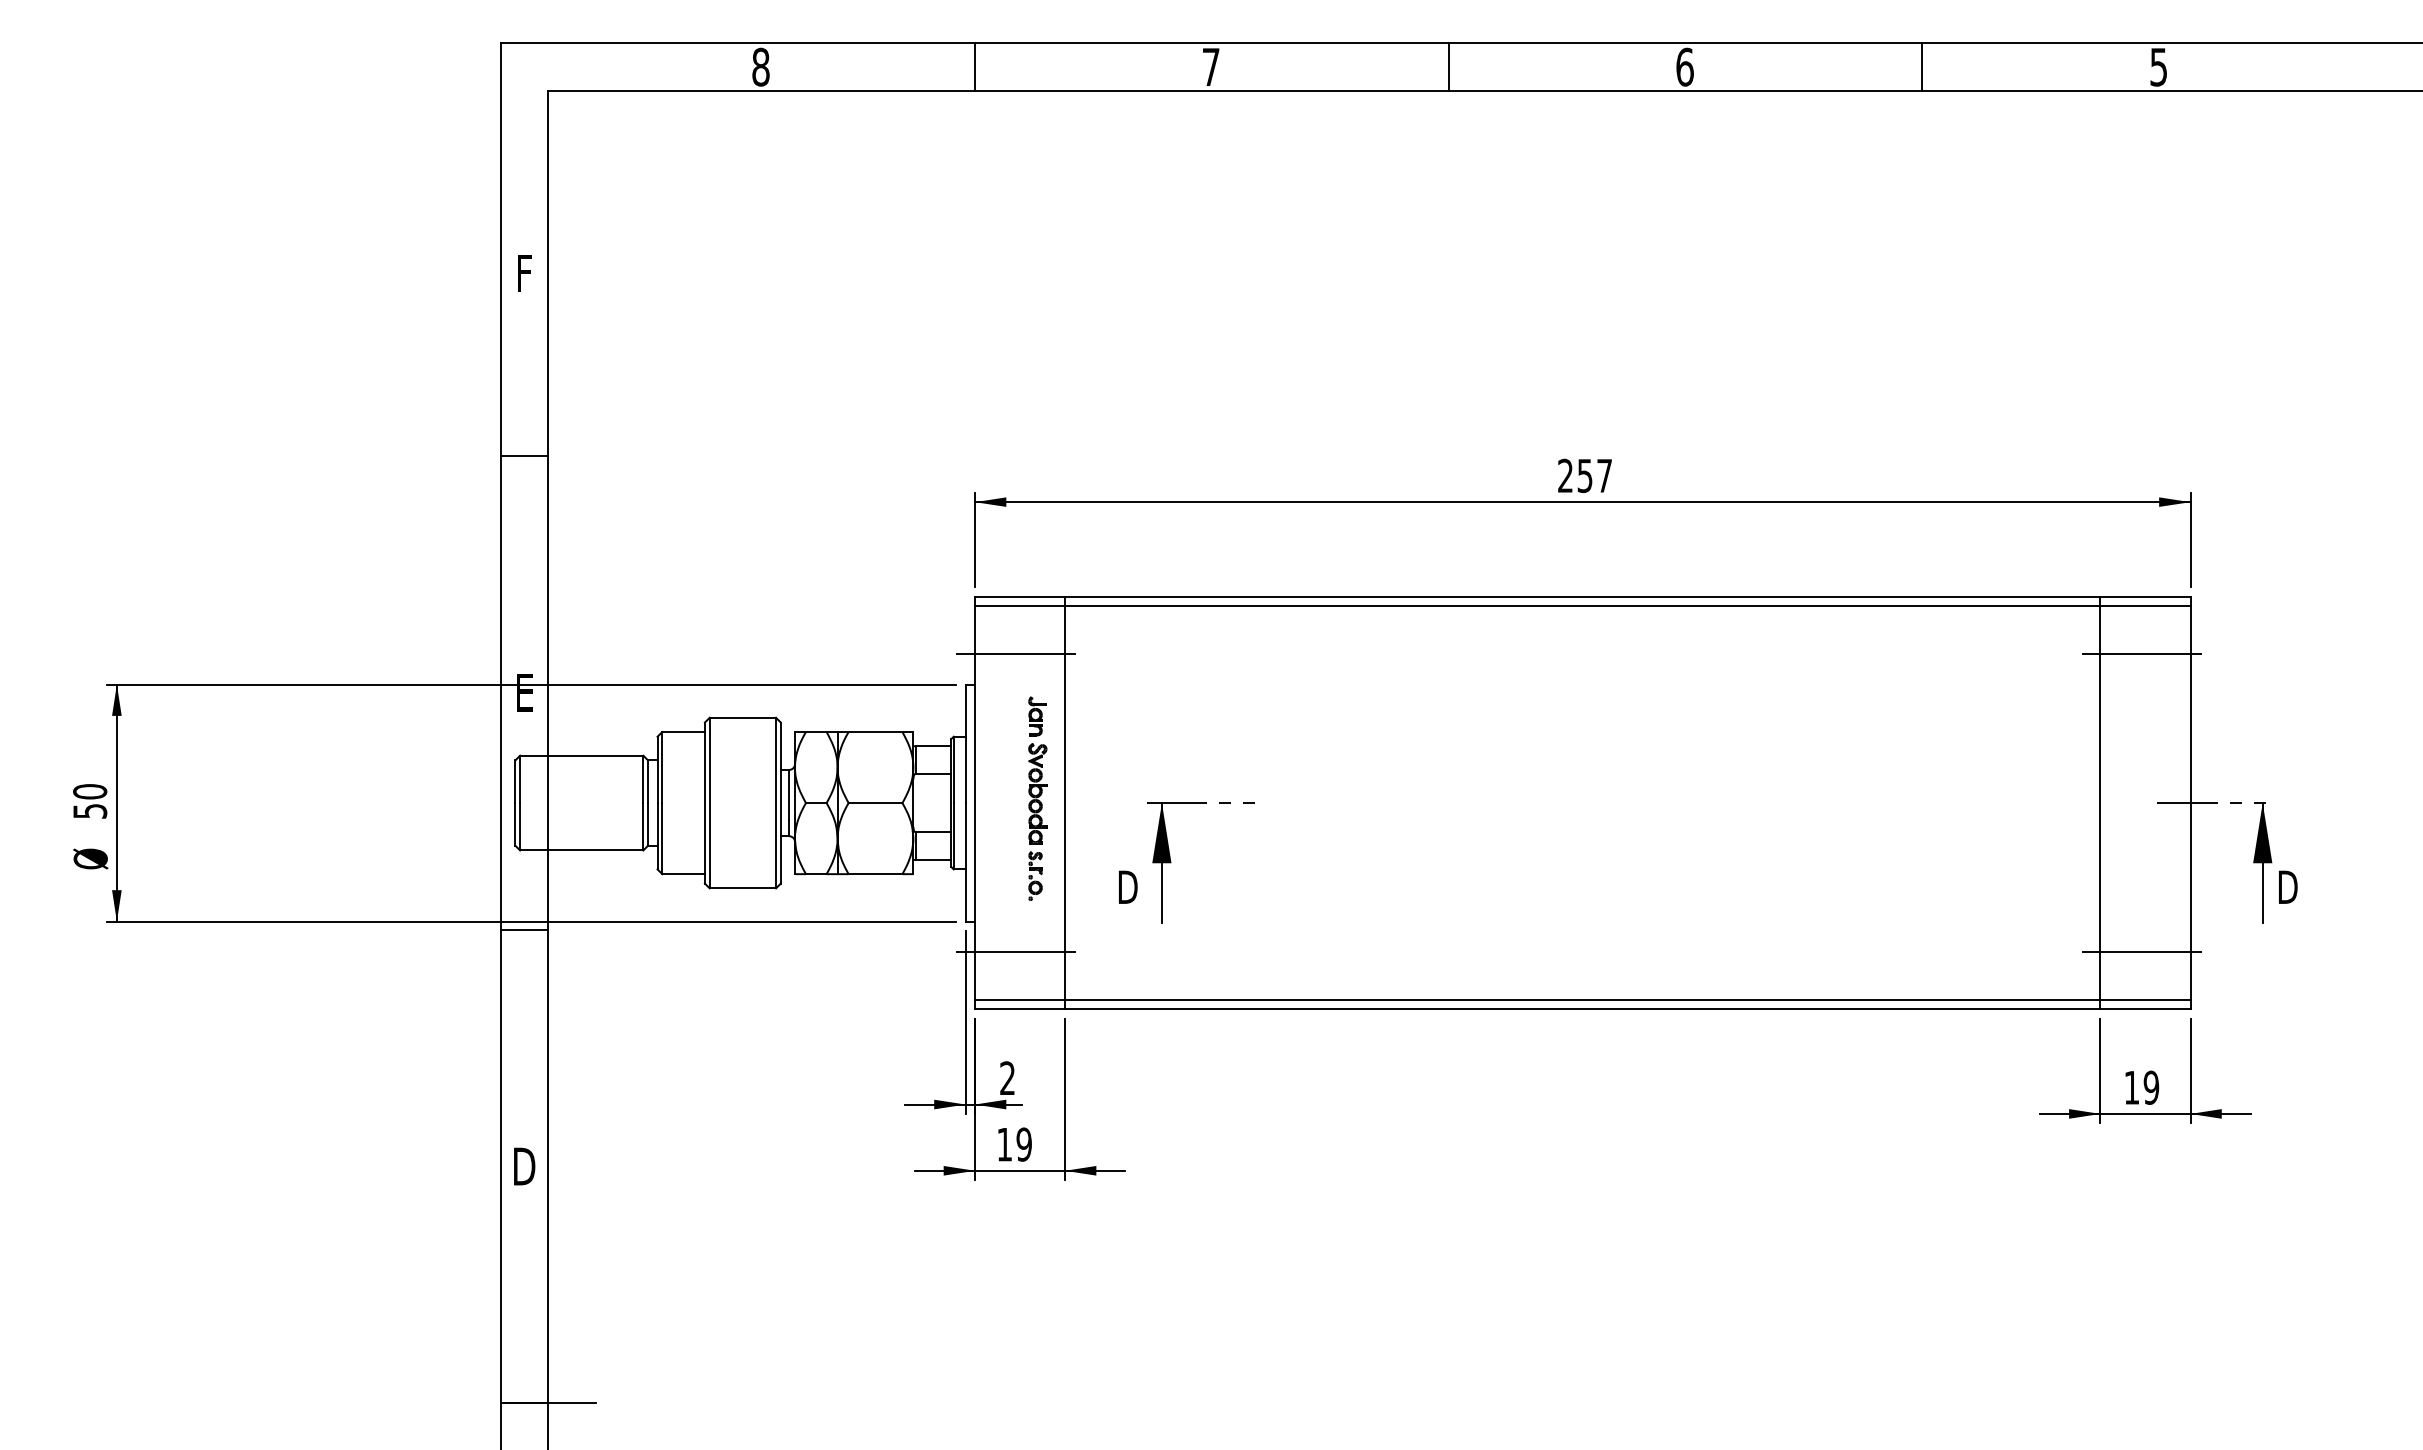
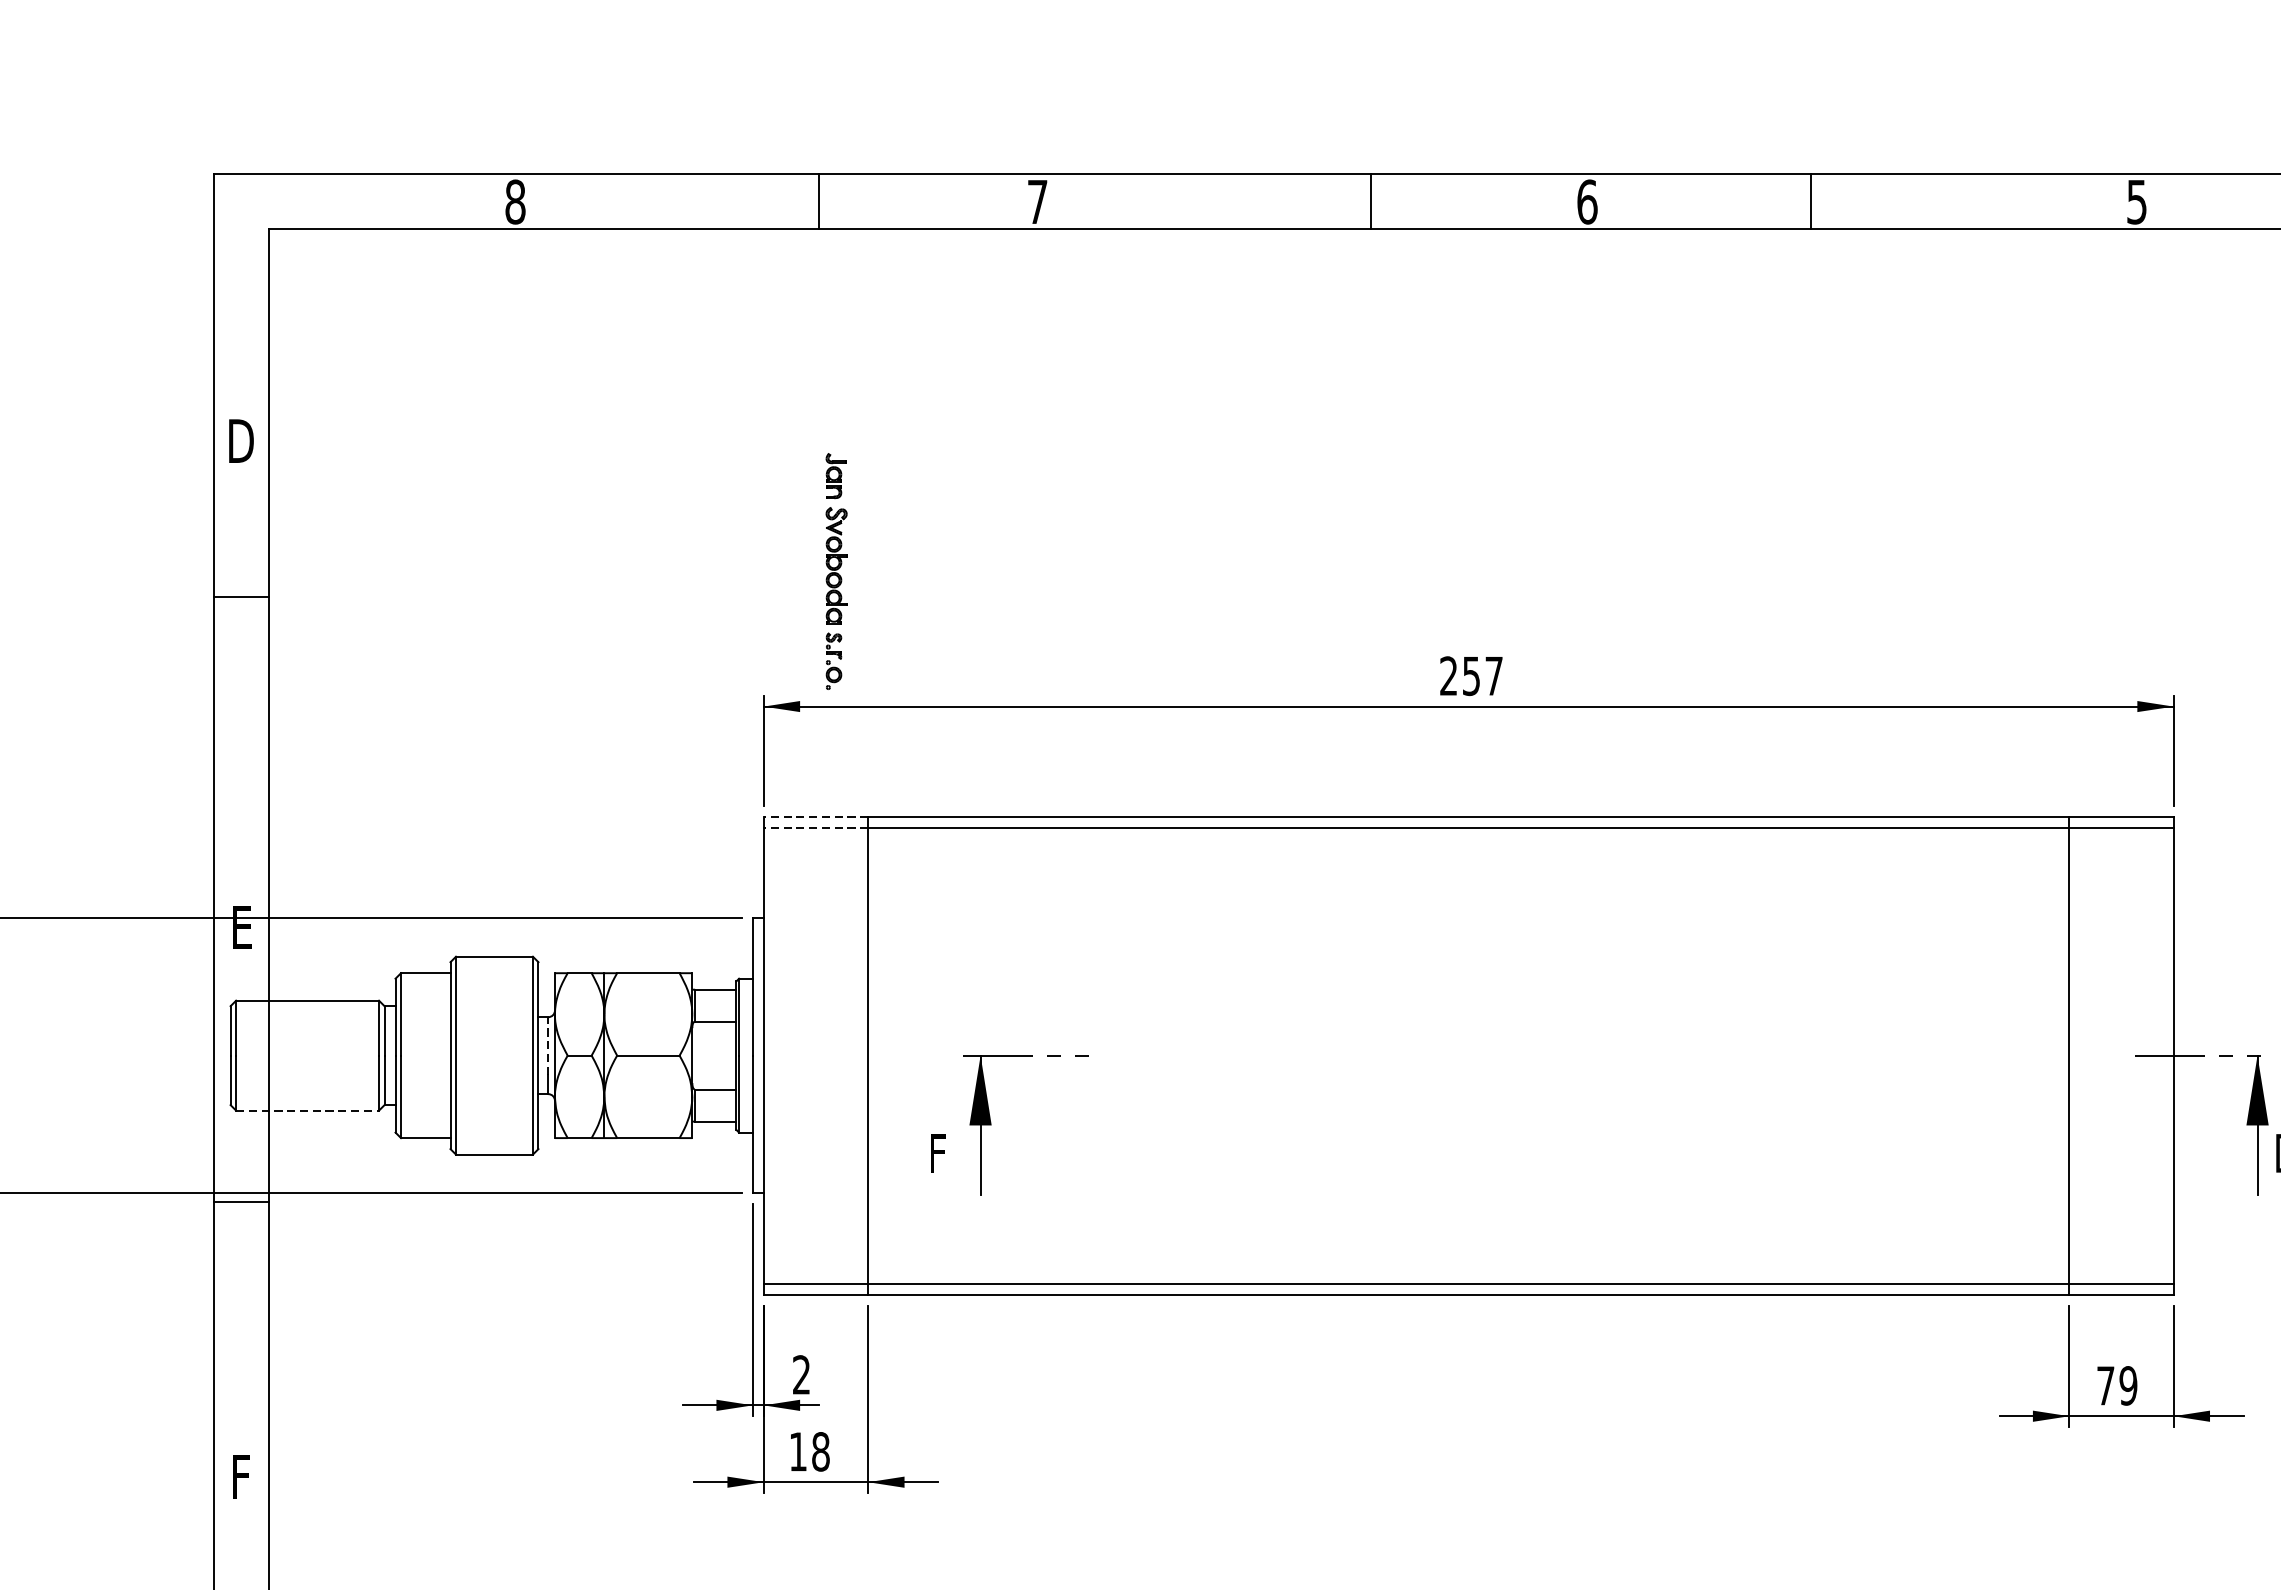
line: (974, 66) -> (818, 201), moved
line: (1448, 66) -> (1371, 201), moved
line: (1922, 66) -> (1810, 201), moved
text: (524, 273) -> (241, 441), F -> D
line: (524, 455) -> (241, 596), moved
line: (1019, 596) -> (815, 816), solid -> dashed
line: (1019, 606) -> (815, 827), solid -> dashed
line: (1020, 653) -> (816, 882), removed
line: (2145, 653) -> (2121, 882), removed
line: (789, 794) -> (548, 1045), solid -> dashed
part: (1037, 798) -> (836, 571), moved
line: (581, 850) -> (307, 1110), solid -> dashed
text: (1128, 886) -> (941, 1152), D -> F
line: (1020, 952) -> (816, 1228), removed
line: (2145, 952) -> (2121, 1228), removed
text: (2131, 1087) -> (2105, 1385), 19 -> 79
text: (1023, 1144) -> (820, 1451), 19 -> 18
text: (524, 1166) -> (241, 1477), D -> F

